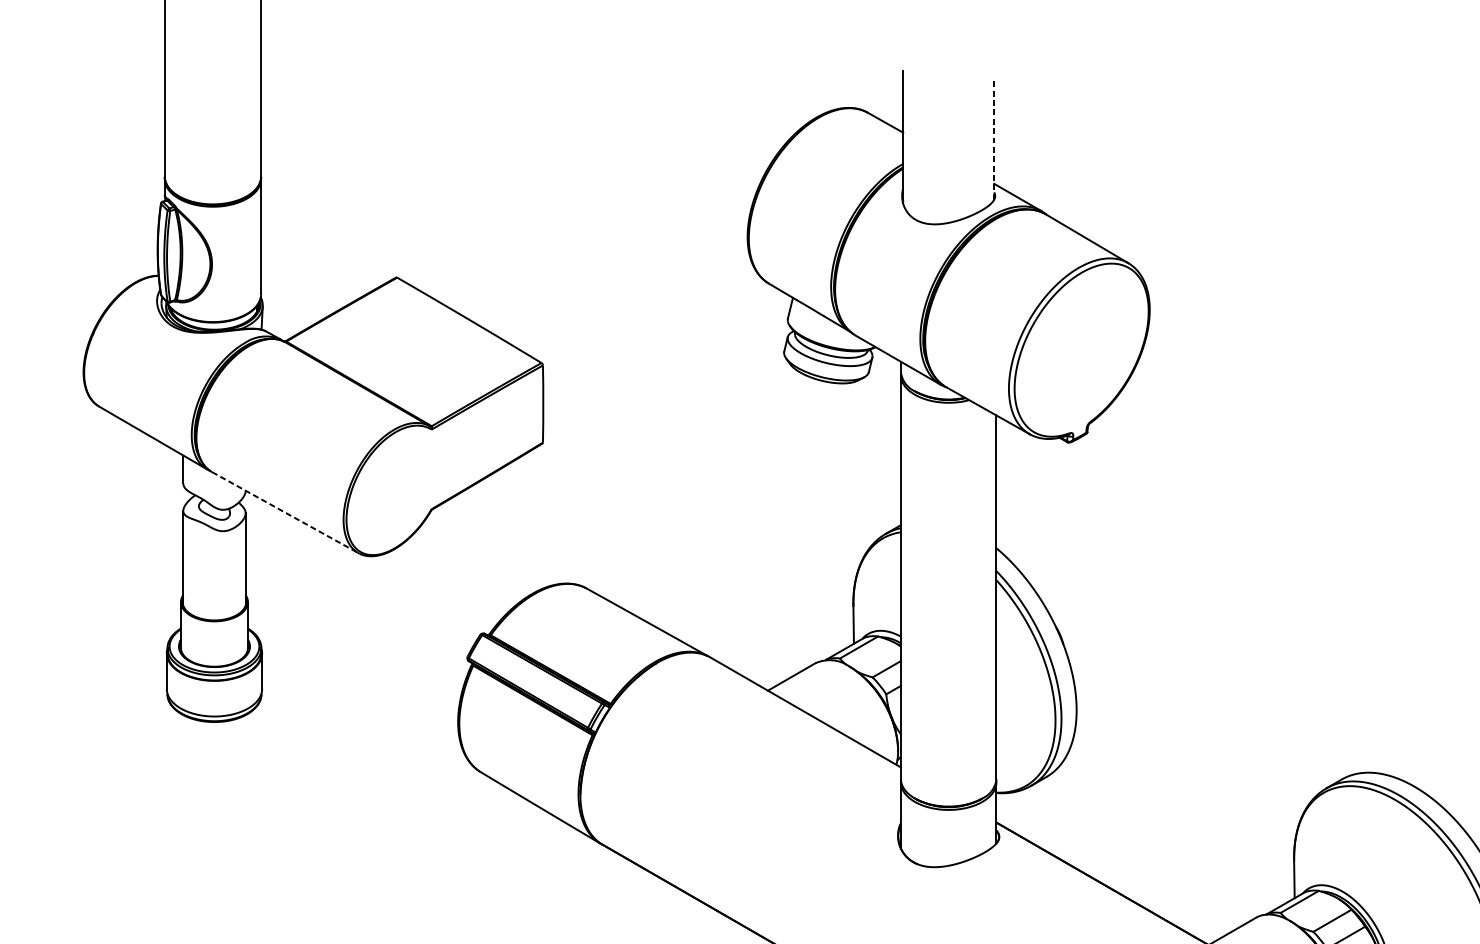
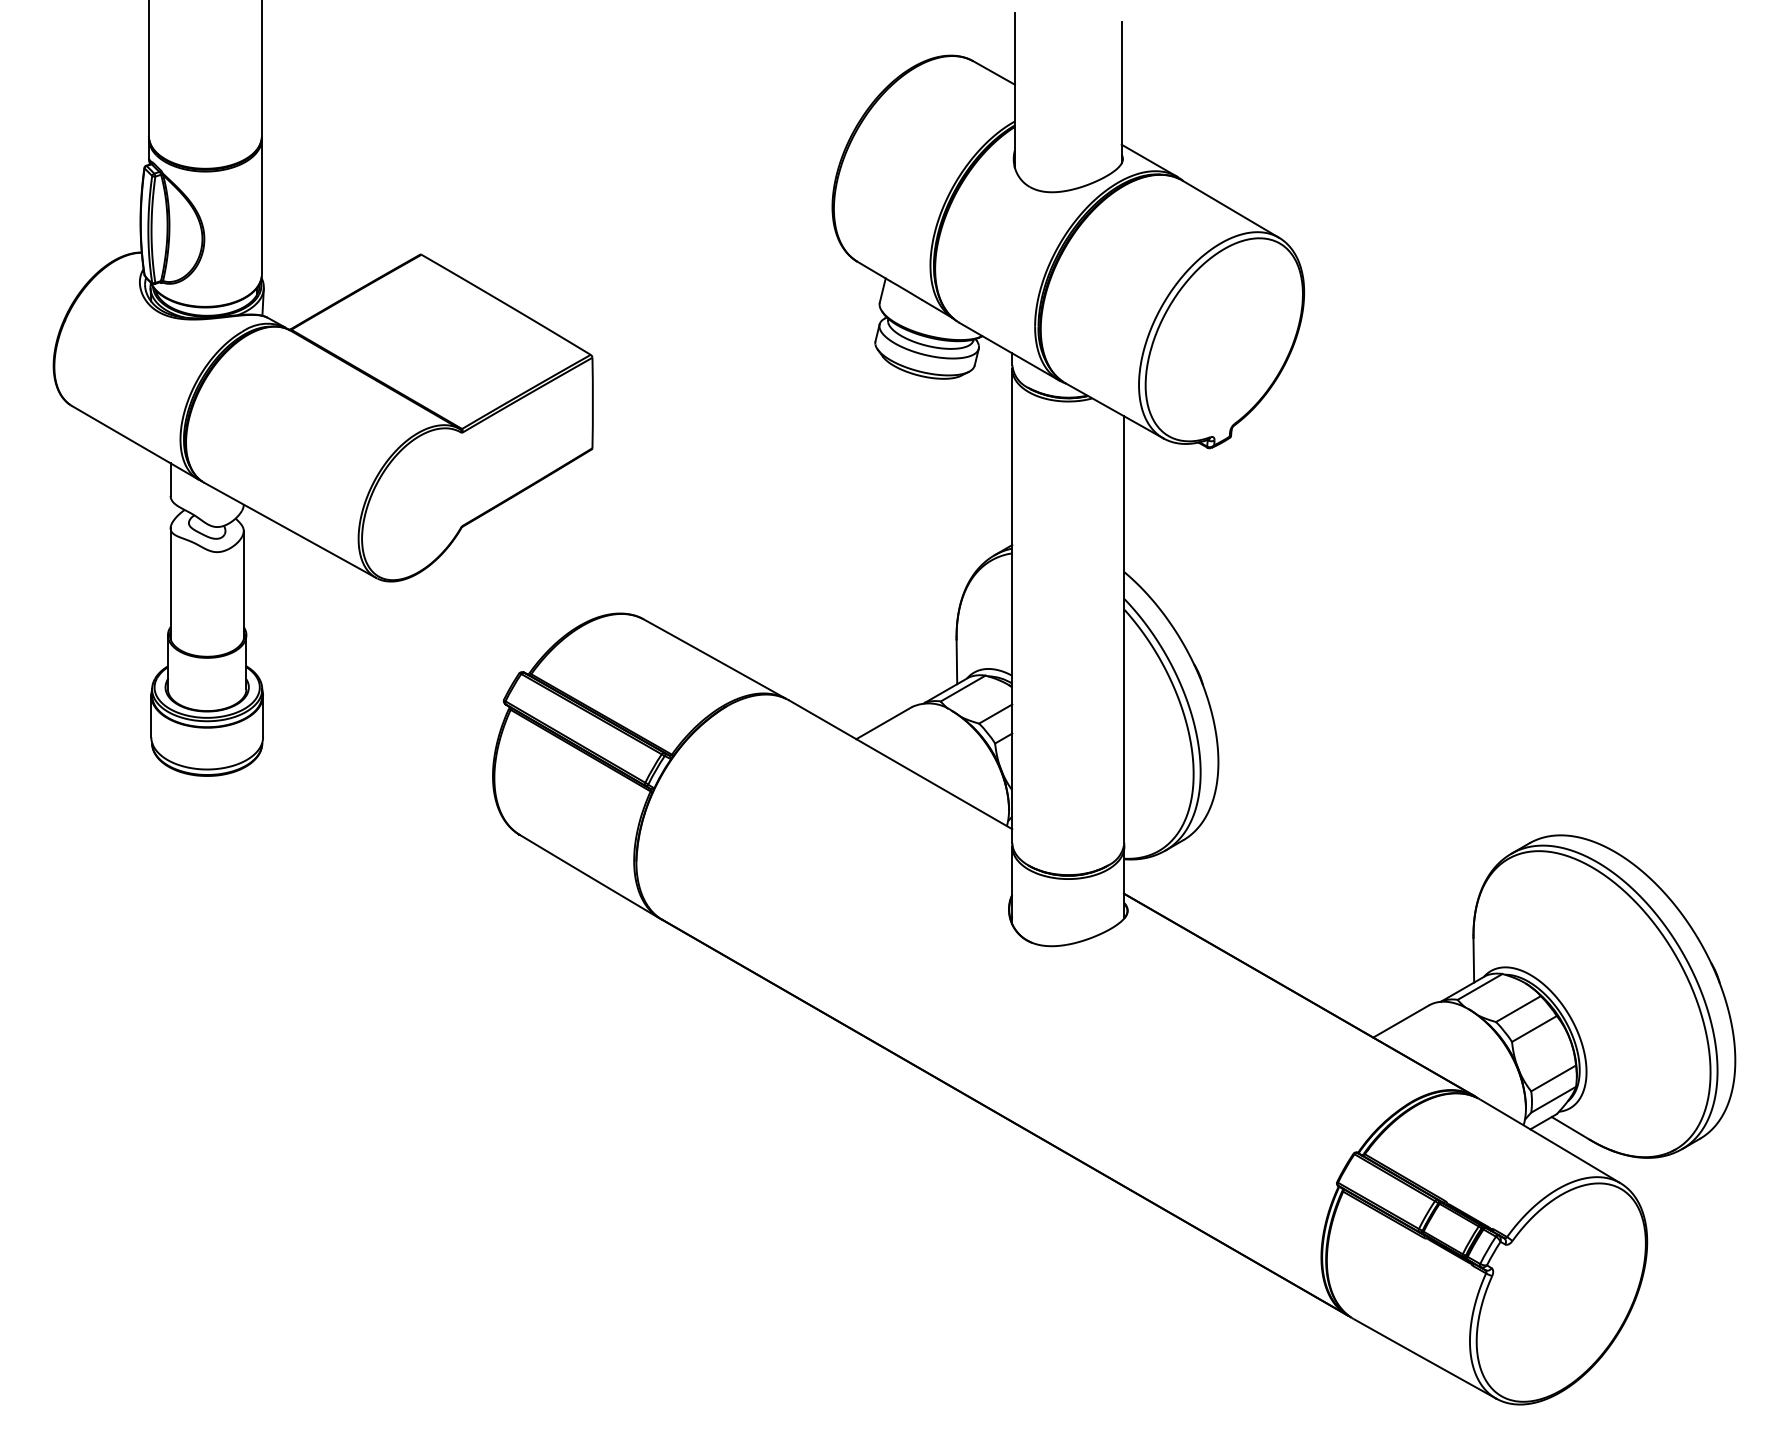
line: (994, 139) -> (1121, 92), dashed -> solid
line: (285, 512) -> (290, 530), dashed -> solid

